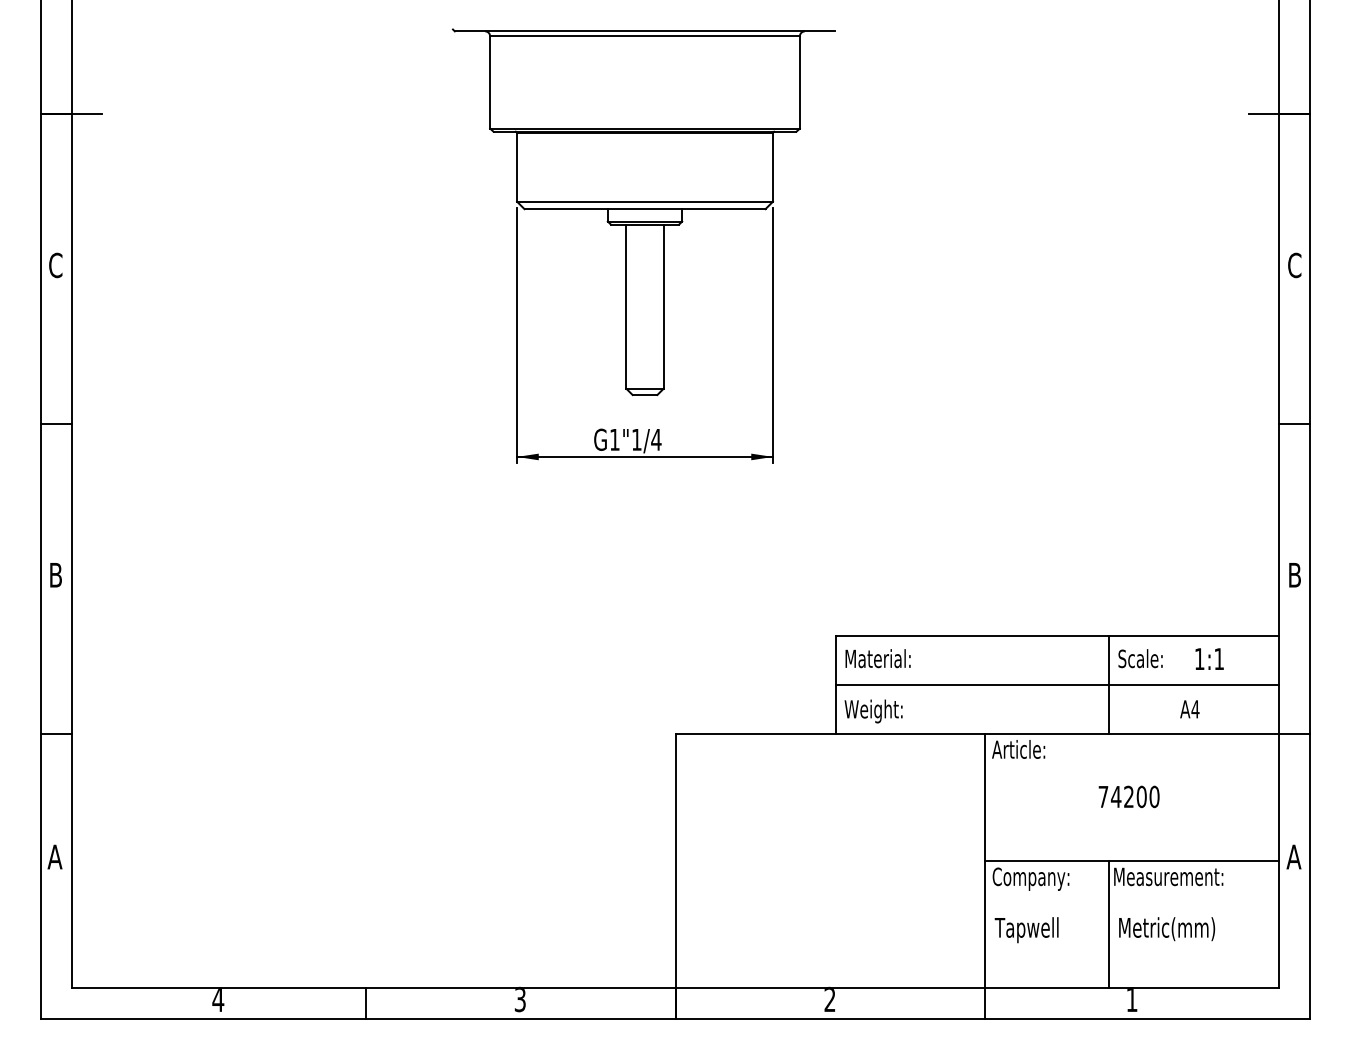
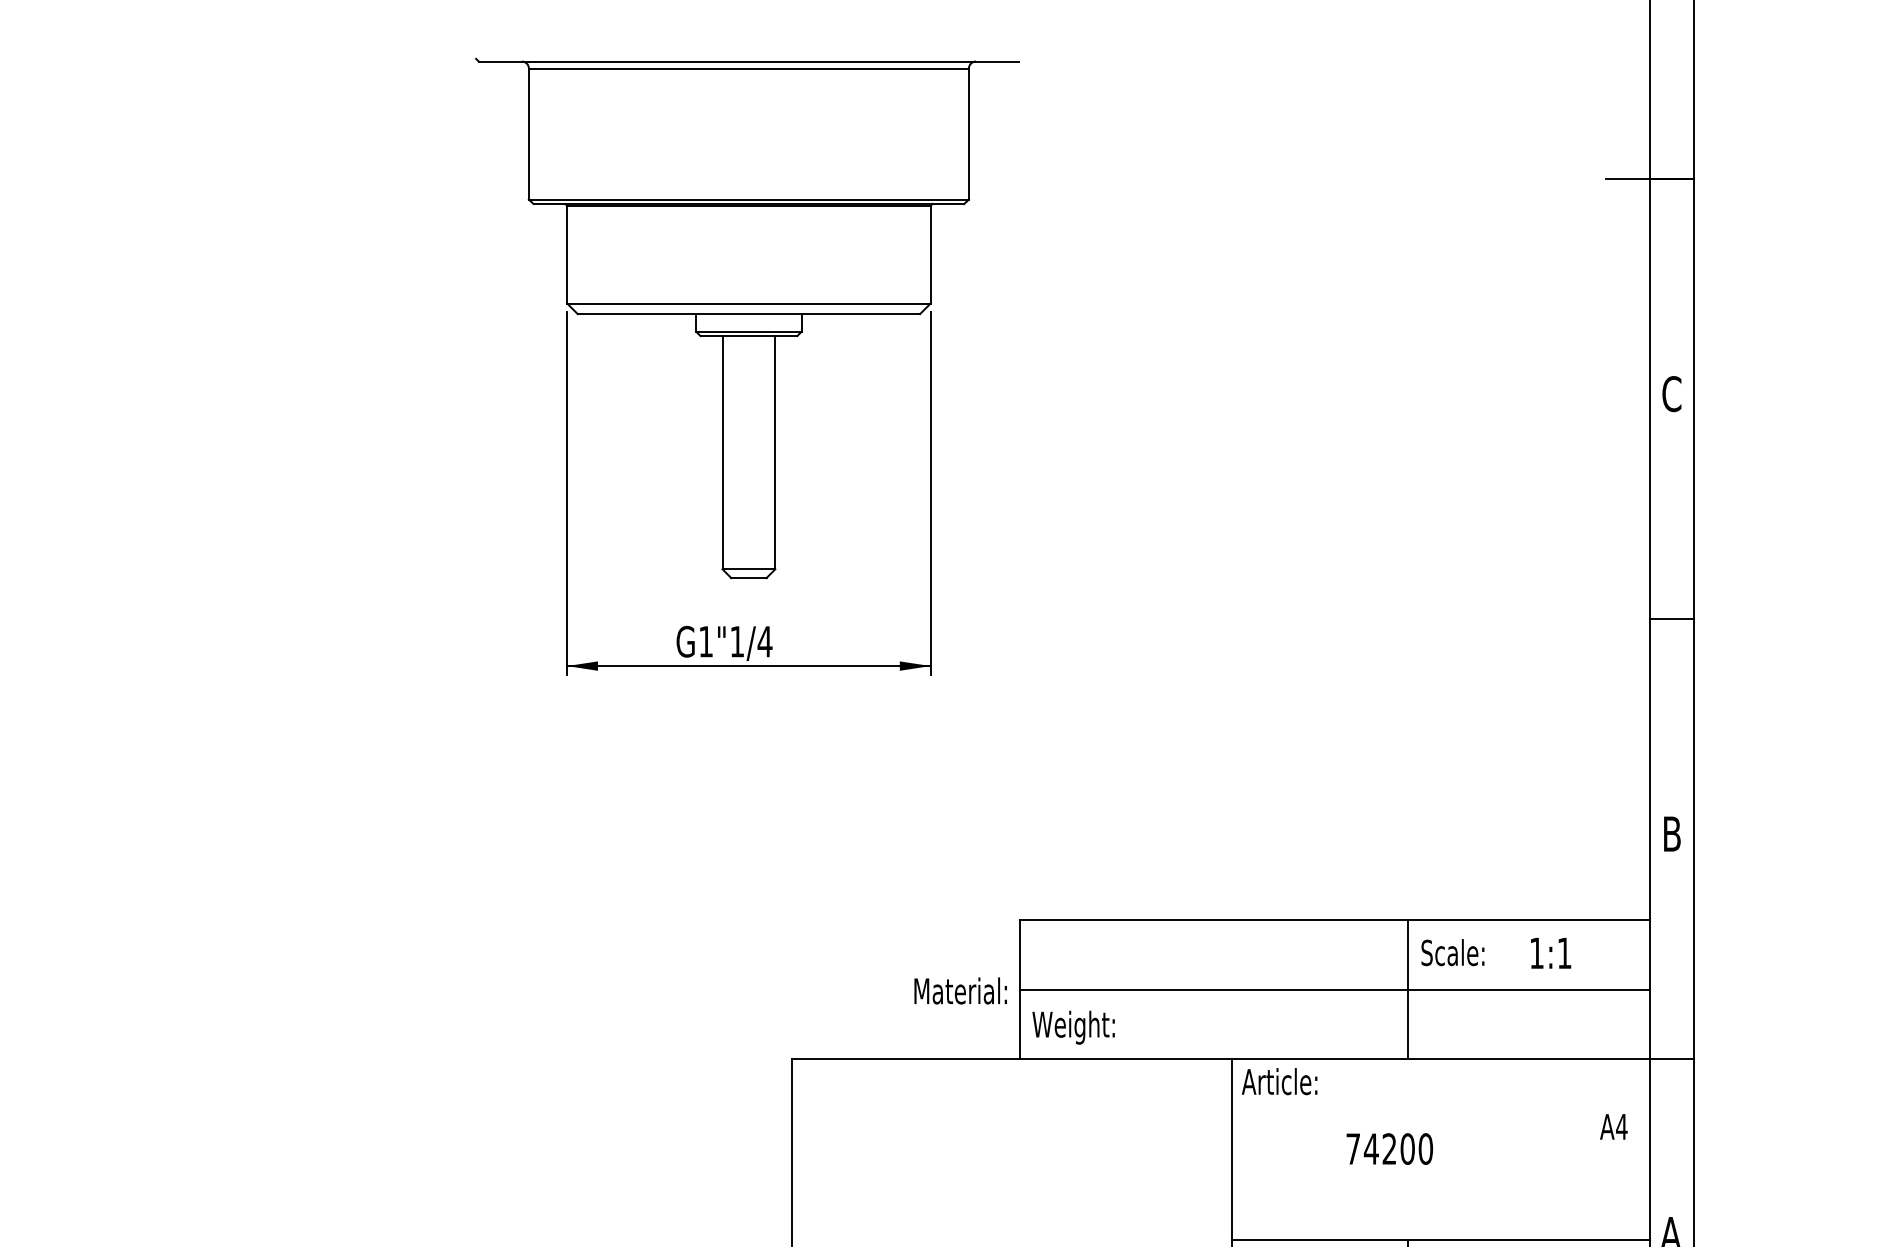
text: (877, 658) -> (959, 990), moved
text: (1189, 709) -> (1613, 1127), moved
text: (1128, 796) -> (1388, 1148), moved

